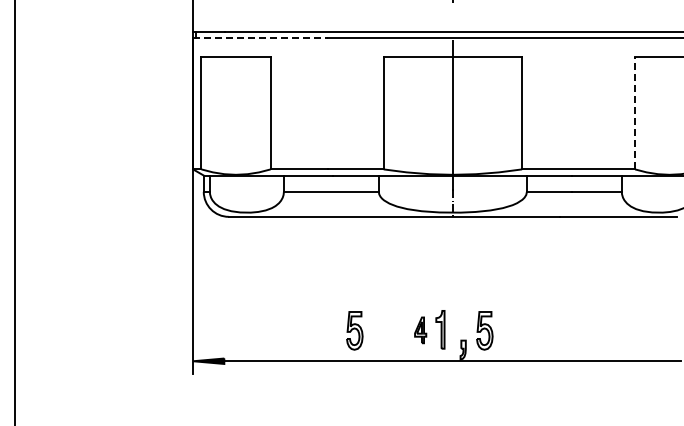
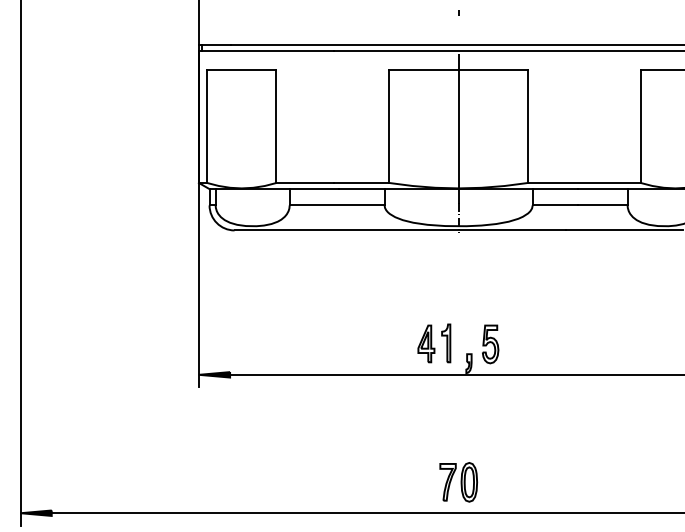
line: (260, 37) -> (266, 51), dashed -> solid
line: (634, 112) -> (640, 126), dashed -> solid
part: (420, 329) -> (426, 343), size x1.43
part: (354, 330) -> (360, 344), removed

